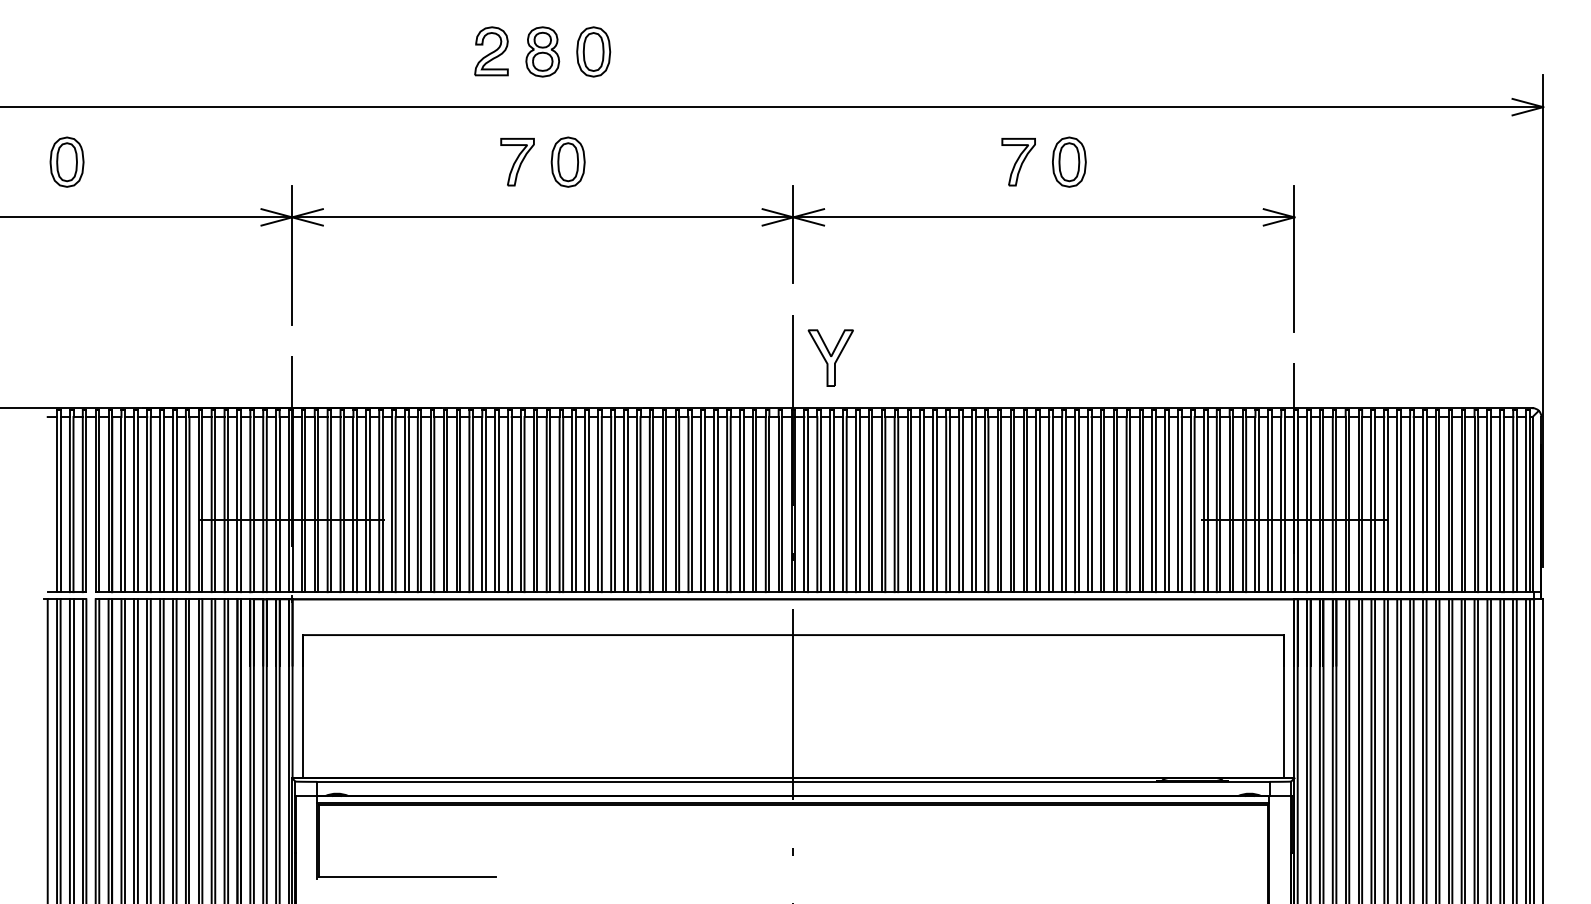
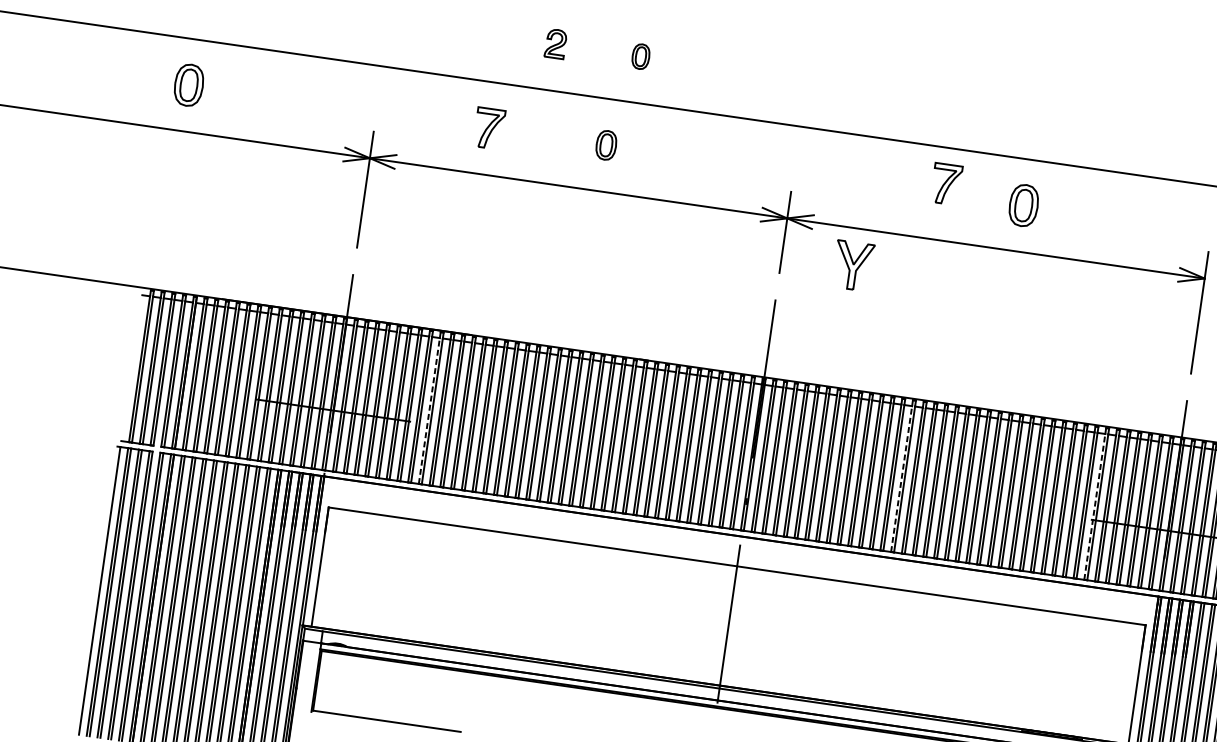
part: (491, 51) -> (555, 44), size x0.7
part: (542, 51) -> (598, 50), removed
part: (593, 51) -> (640, 56), size x0.6
part: (567, 161) -> (605, 144), size x0.7
part: (517, 162) -> (489, 128), moved
part: (1018, 162) -> (946, 184), moved
part: (830, 357) -> (852, 265), moved
line: (404, 504) -> (428, 410), solid -> dashed
line: (971, 504) -> (901, 478), solid -> dashed
line: (1203, 504) -> (1094, 506), solid -> dashed

